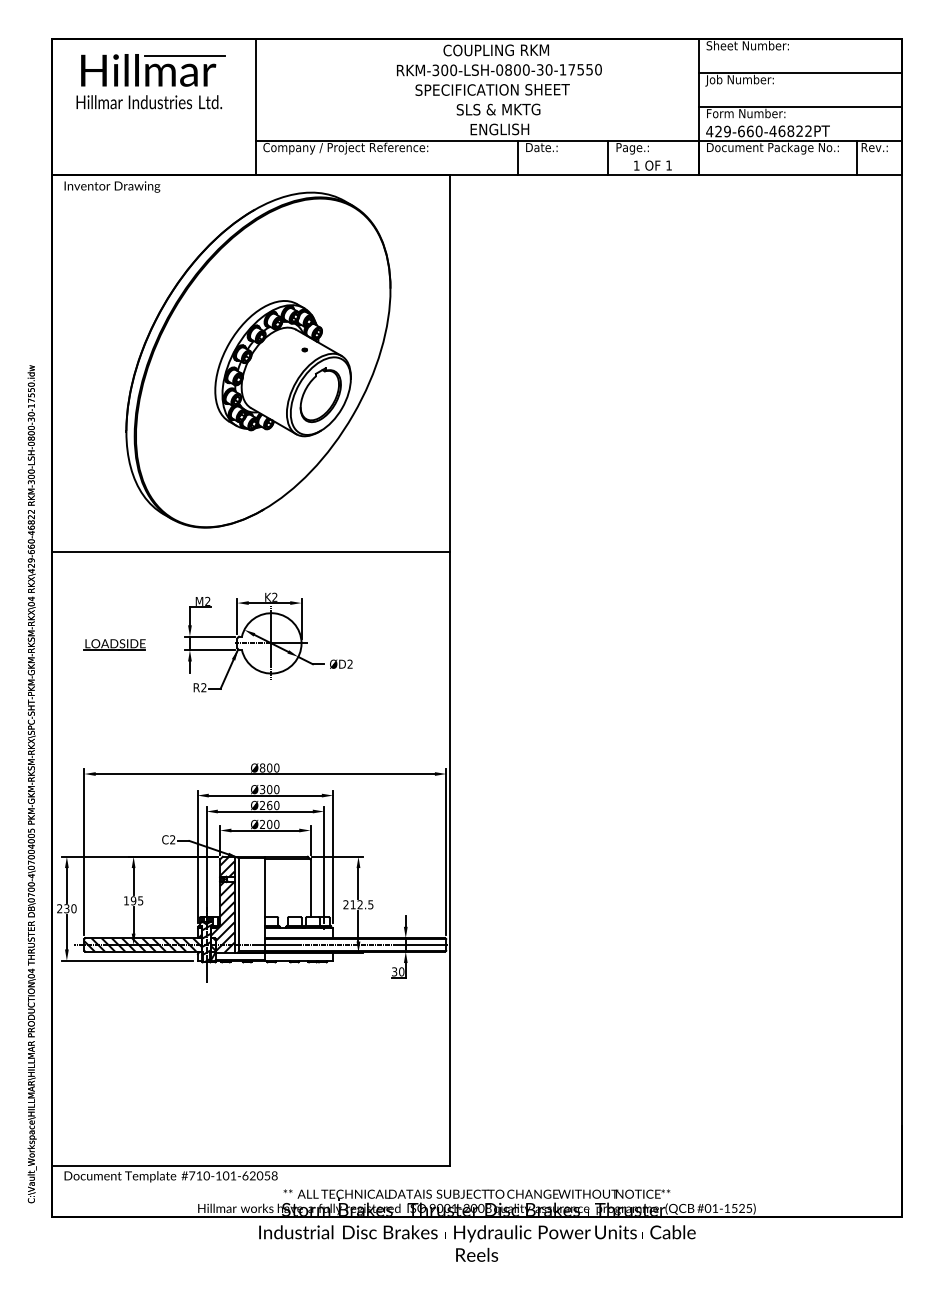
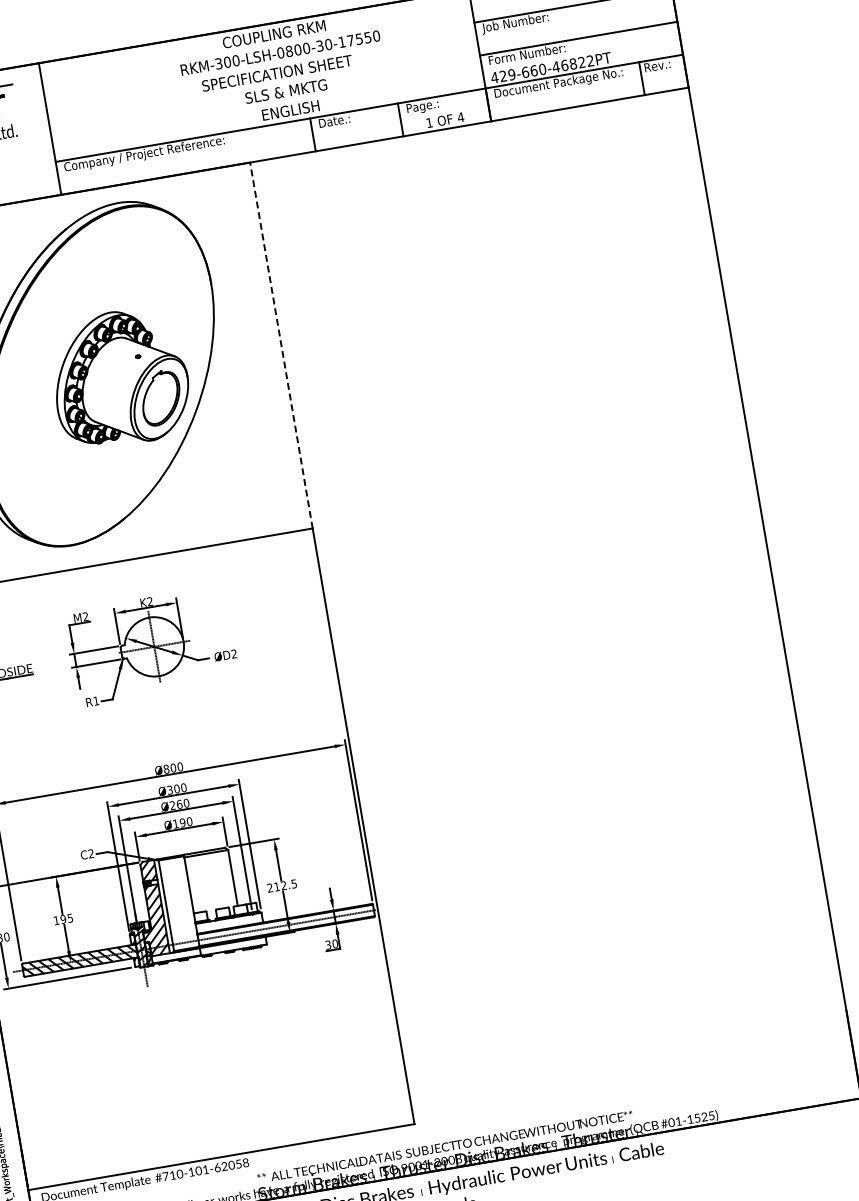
text: (668, 165) -> (460, 117), 1 -> 4
line: (450, 363) -> (281, 345), solid -> dashed
text: (203, 687) -> (95, 700), R2 -> R1
text: (265, 824) -> (178, 823), Ø200 -> Ø190

